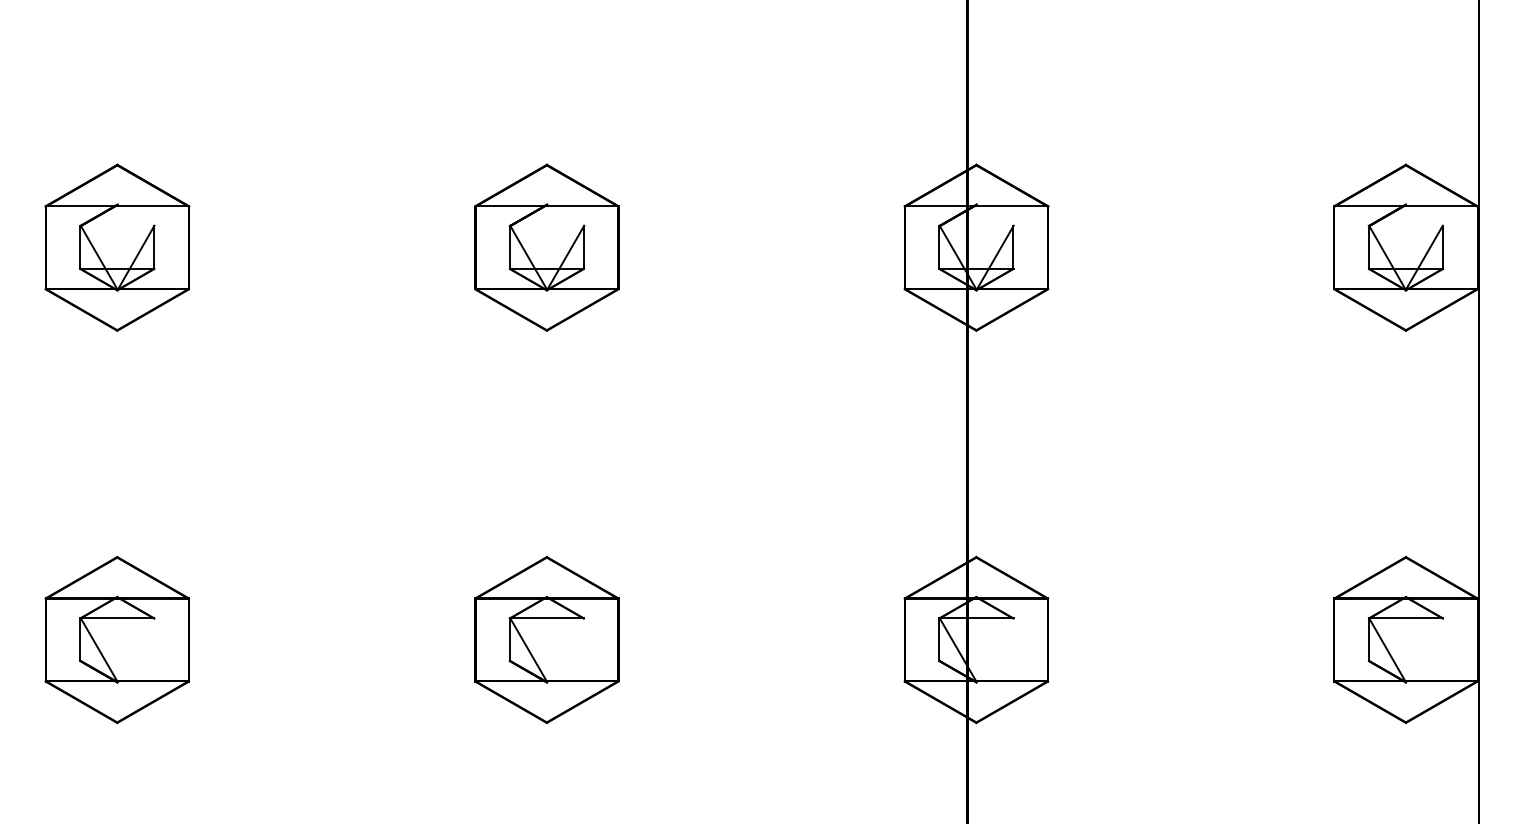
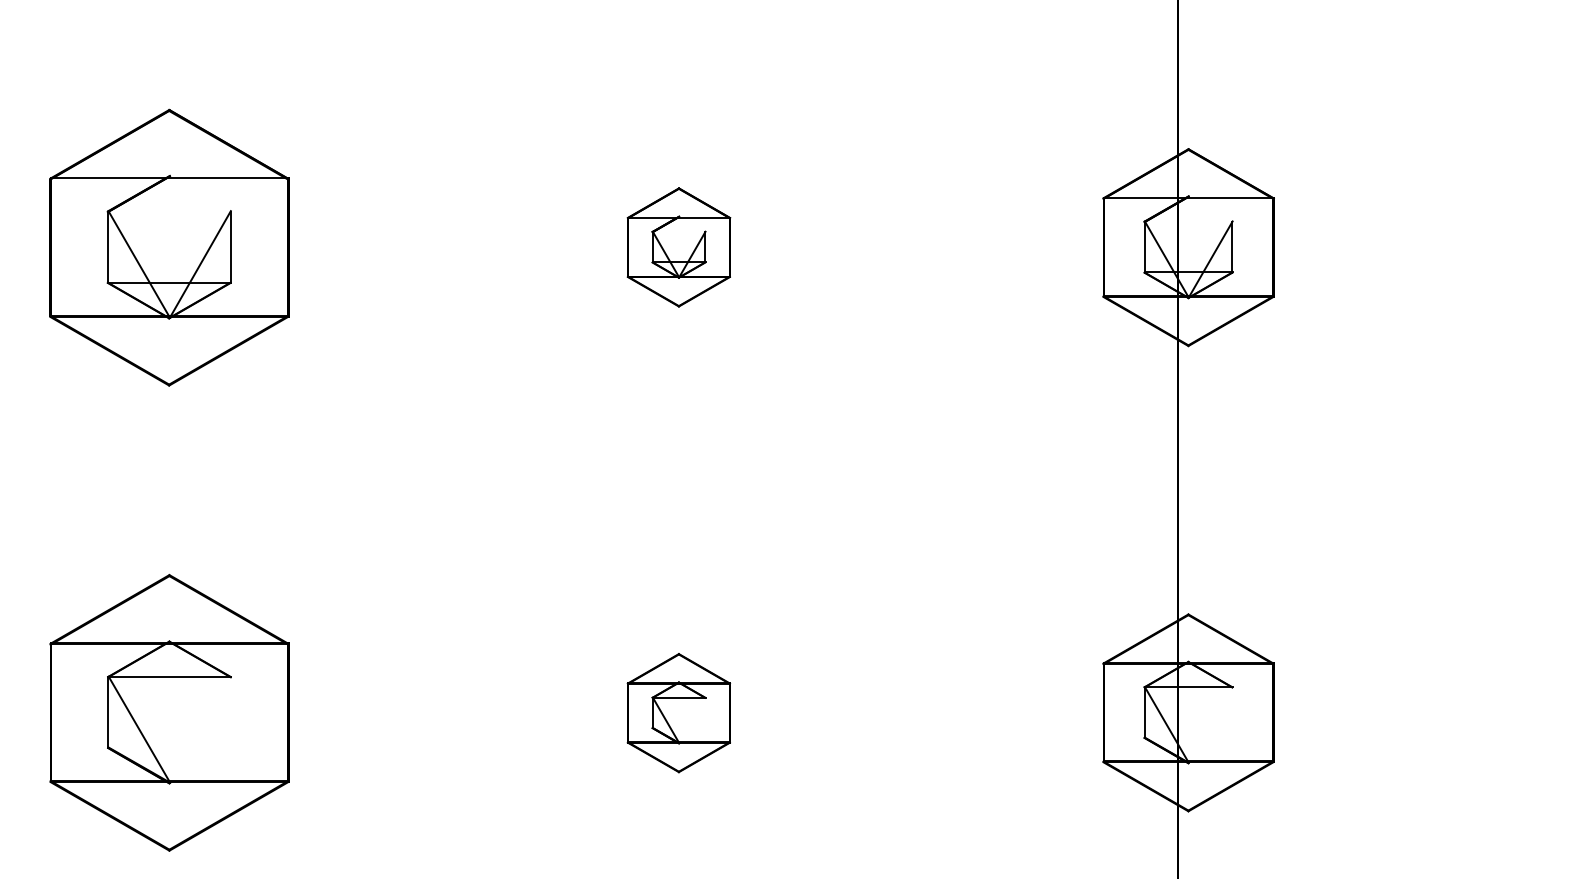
part: (117, 247) -> (169, 247), size x1.4
part: (546, 247) -> (678, 247), size x0.6
part: (116, 639) -> (168, 712), size x1.4
part: (546, 640) -> (678, 713), size x0.6

